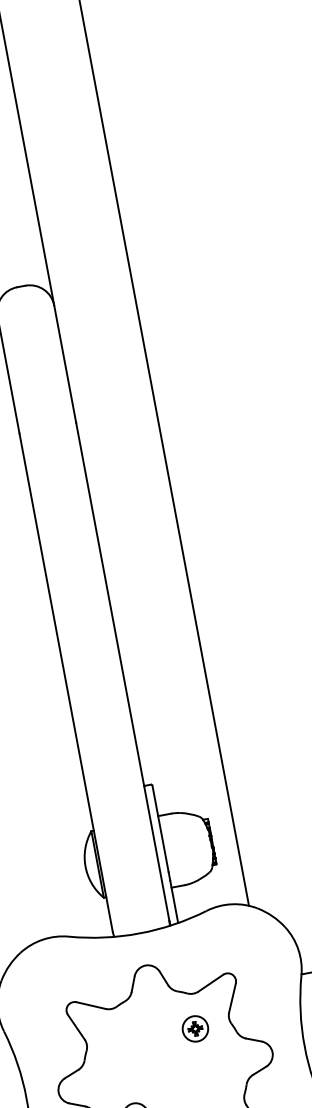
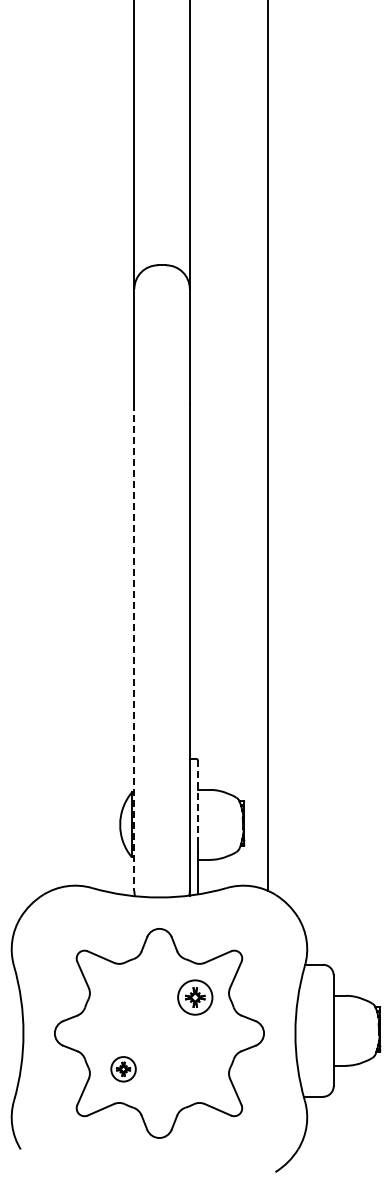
line: (66, 682) -> (134, 647), solid -> dashed
line: (160, 829) -> (197, 802), solid -> dashed
part: (195, 1028) -> (195, 997), size x1.4

